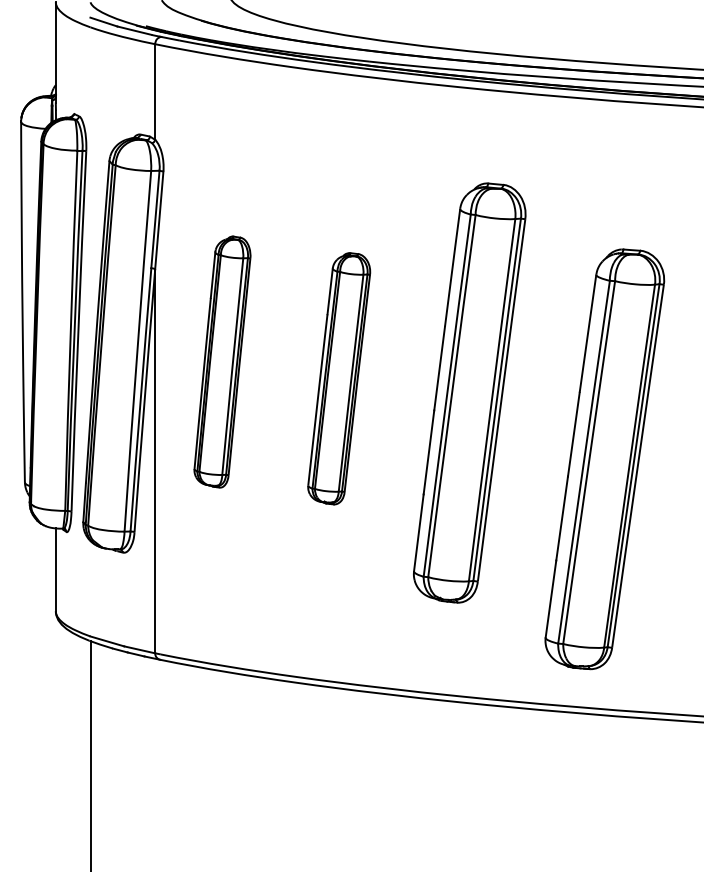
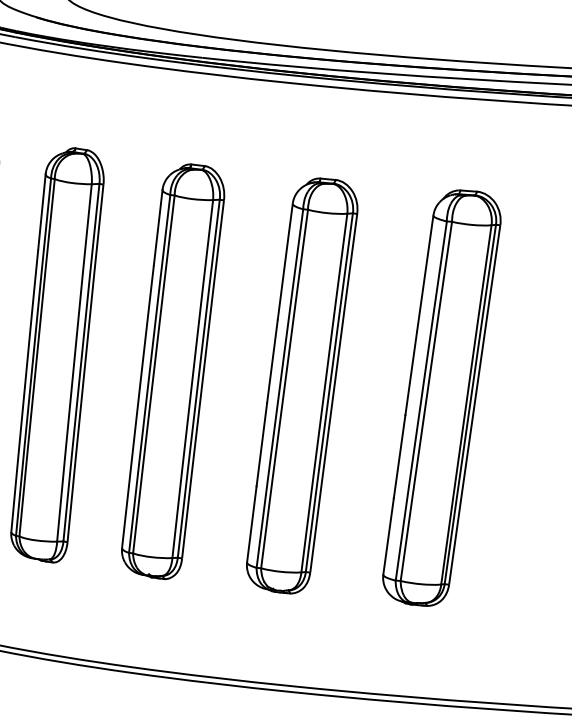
part: (222, 361) -> (57, 354), size x1.67
part: (338, 378) -> (172, 371), size x1.67
part: (604, 459) -> (441, 398), moved

